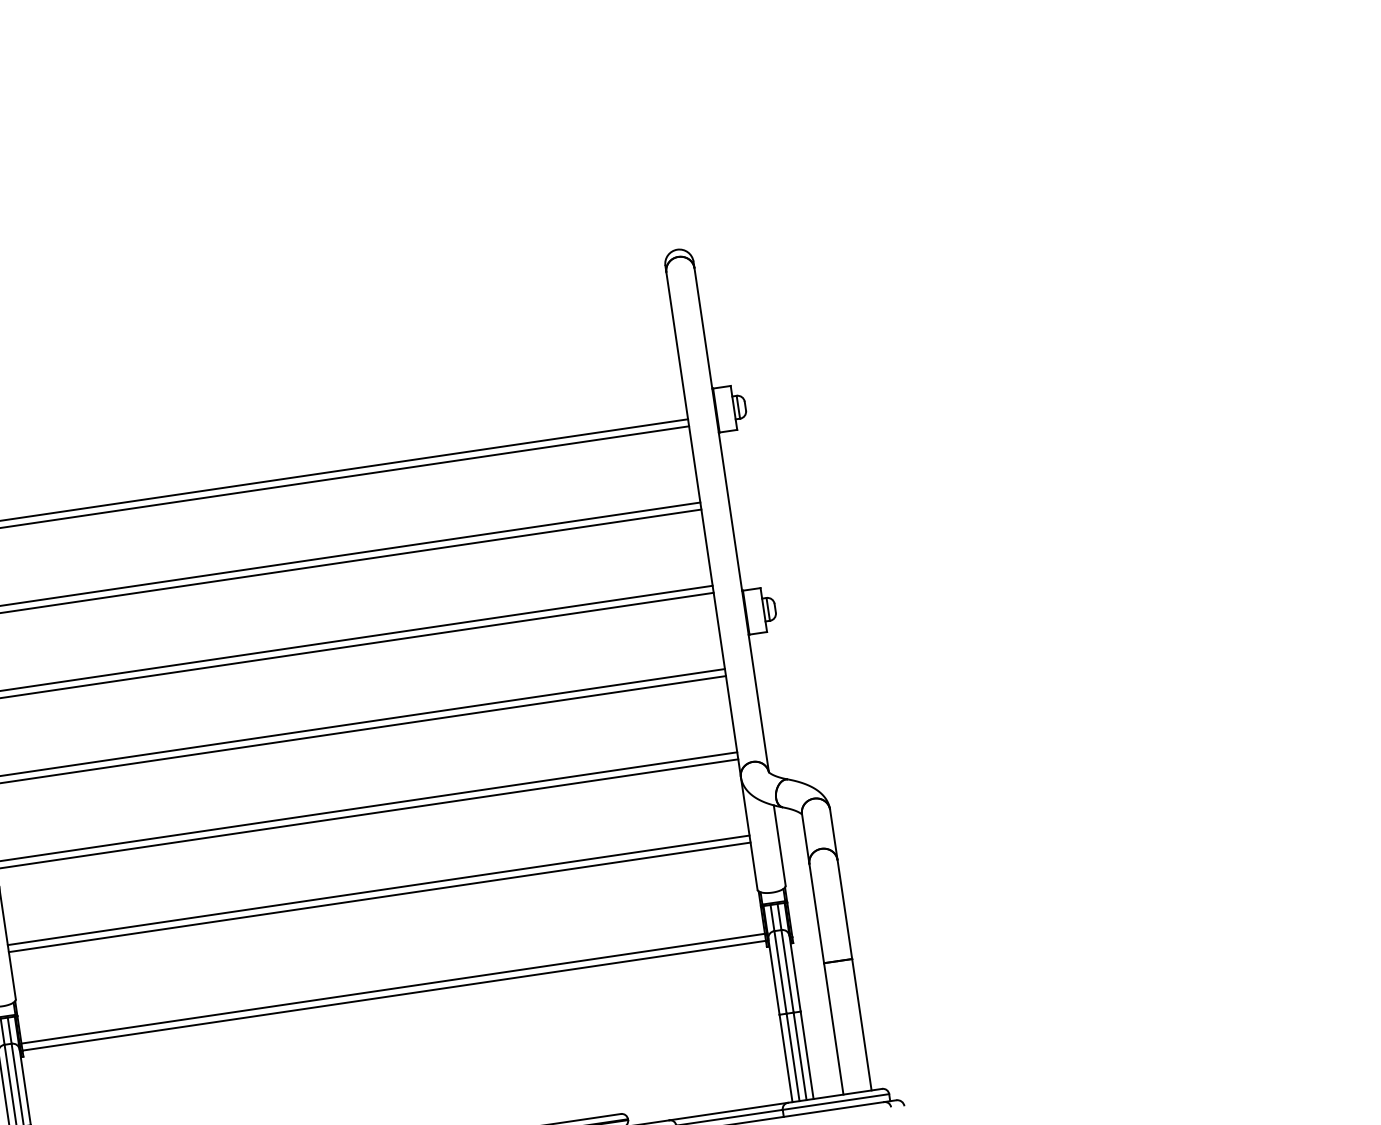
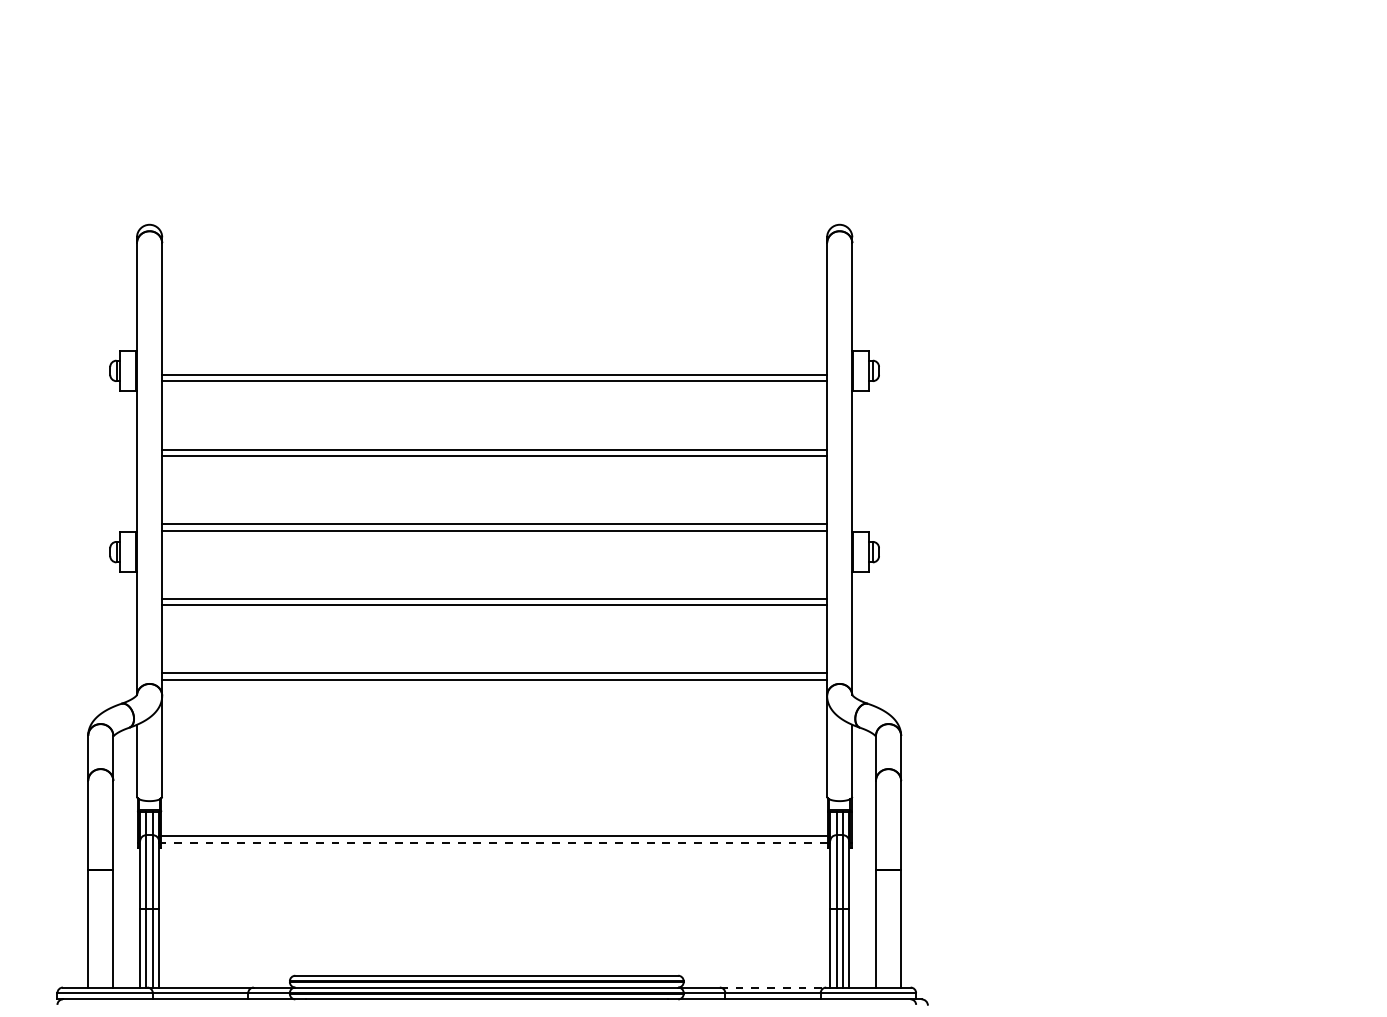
line: (378, 890) -> (494, 748), removed
line: (379, 897) -> (494, 754), removed
line: (394, 995) -> (494, 842), solid -> dashed
line: (729, 1111) -> (773, 987), solid -> dashed

